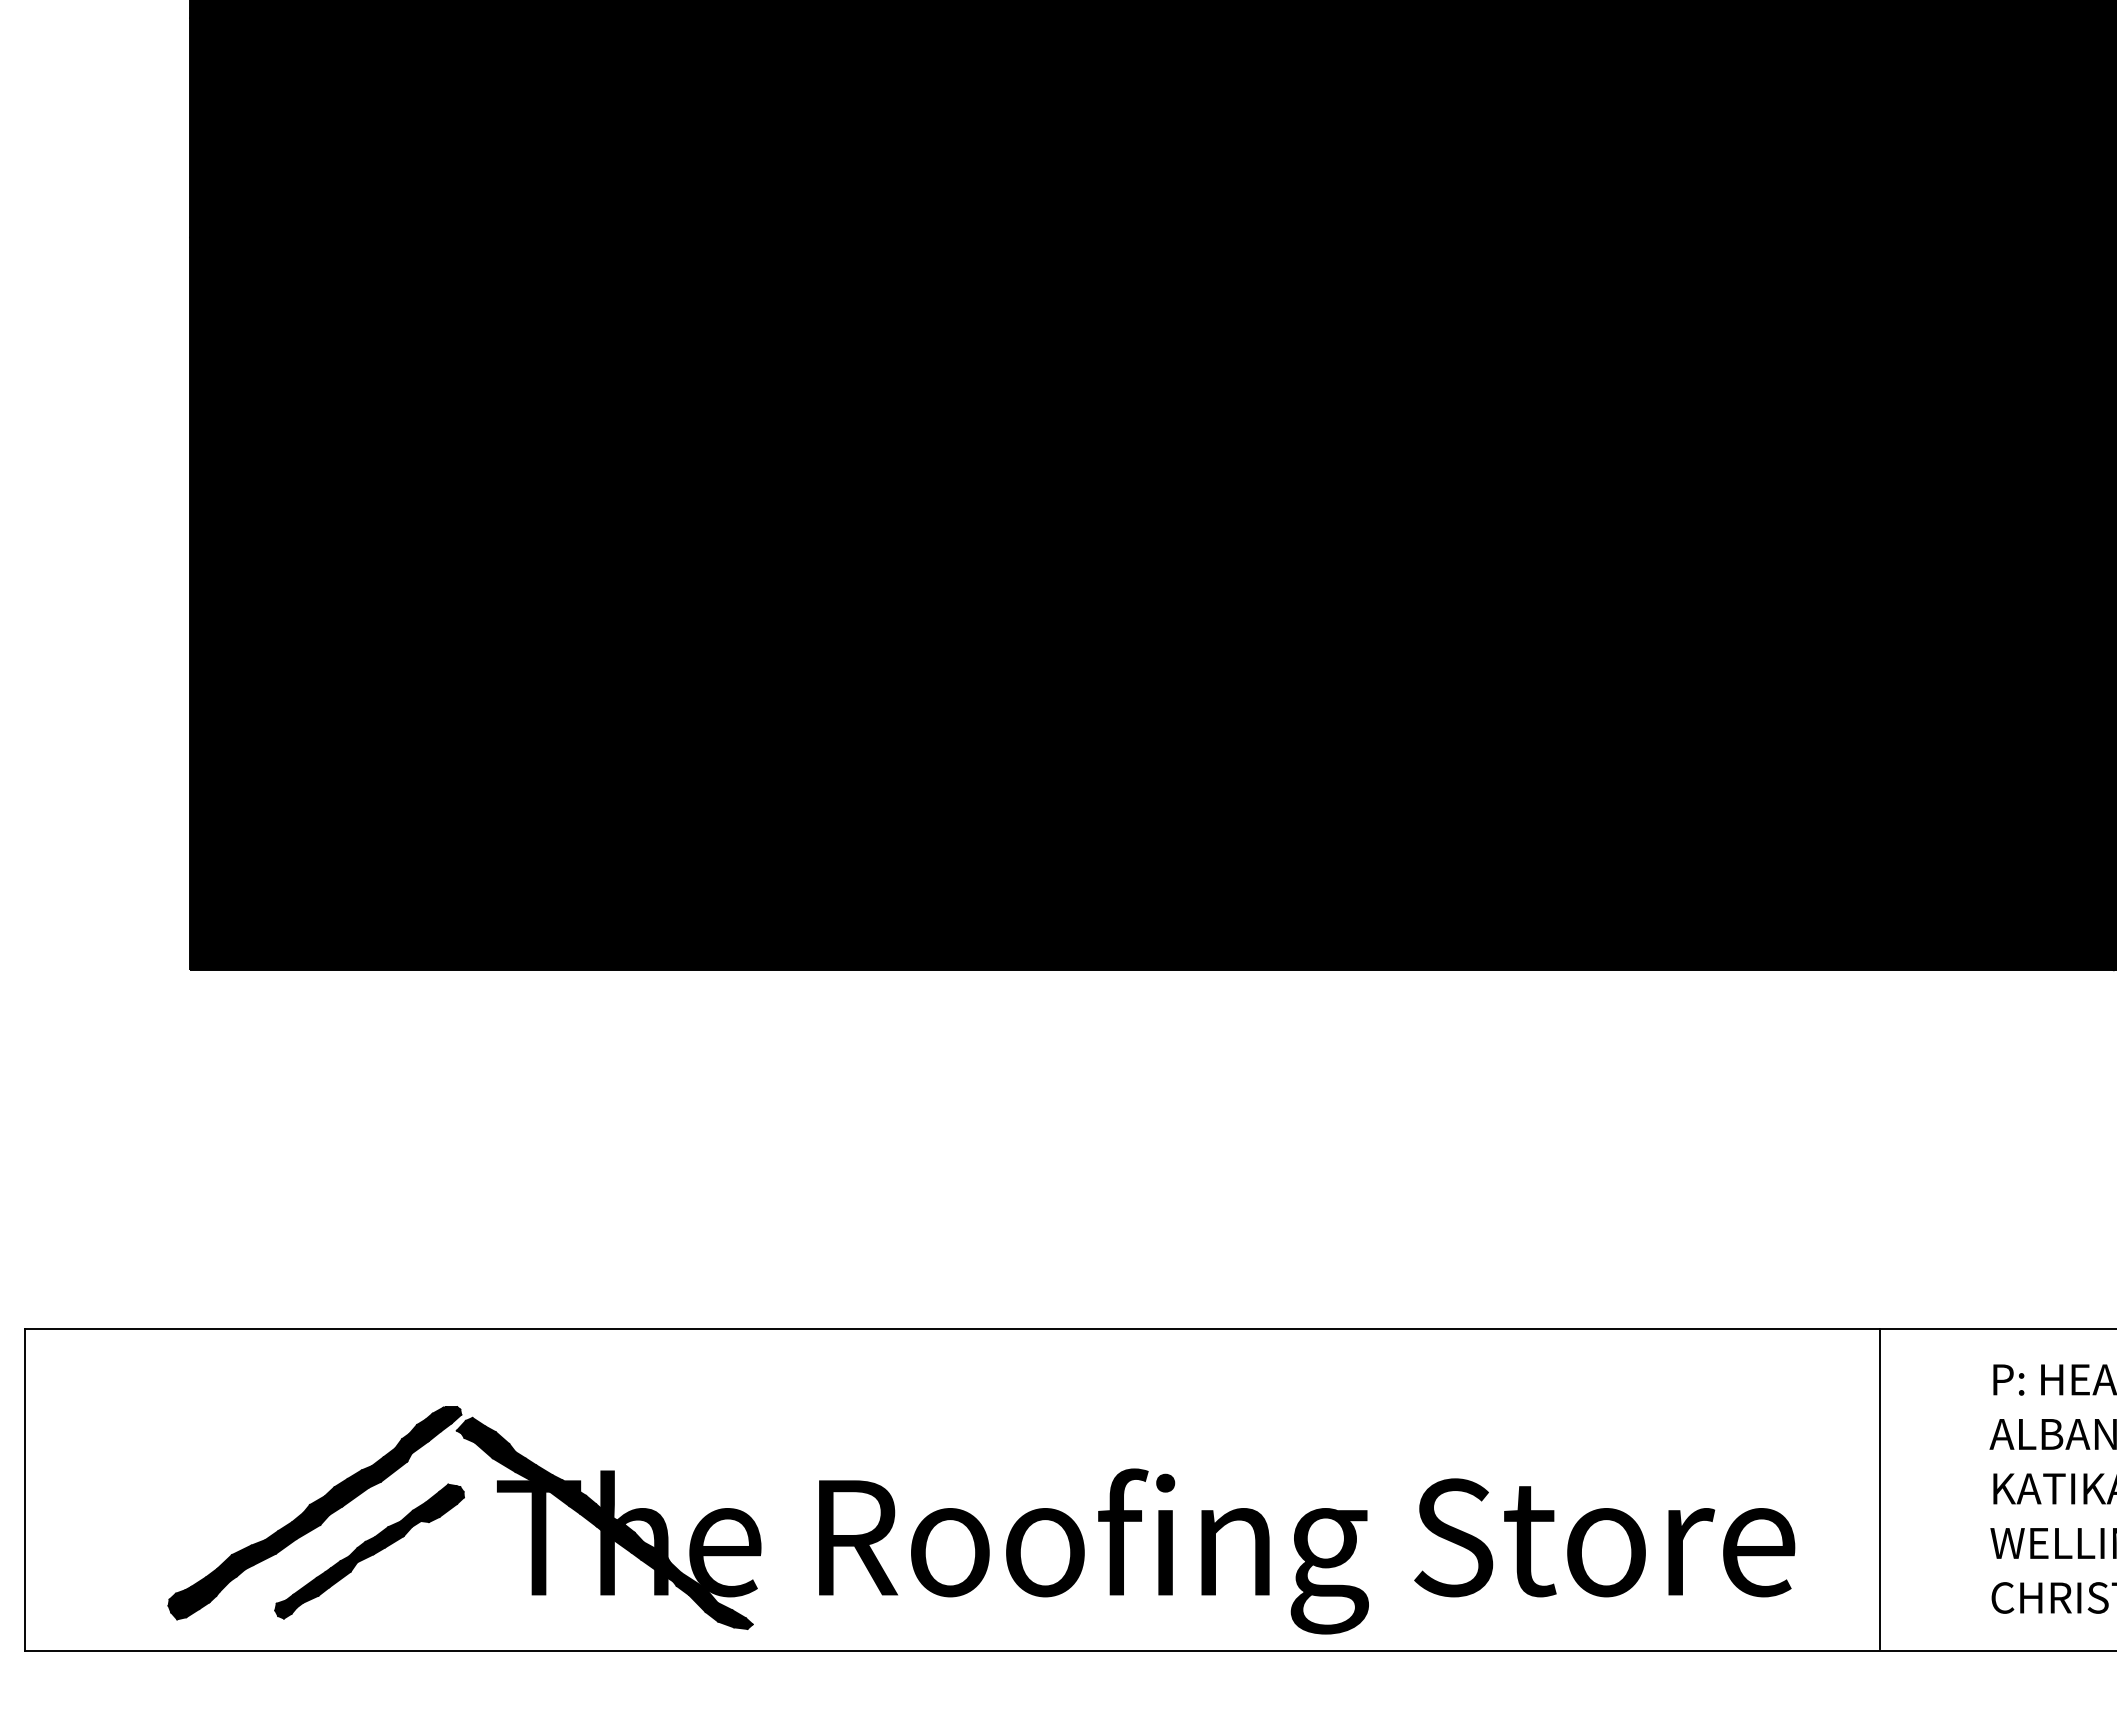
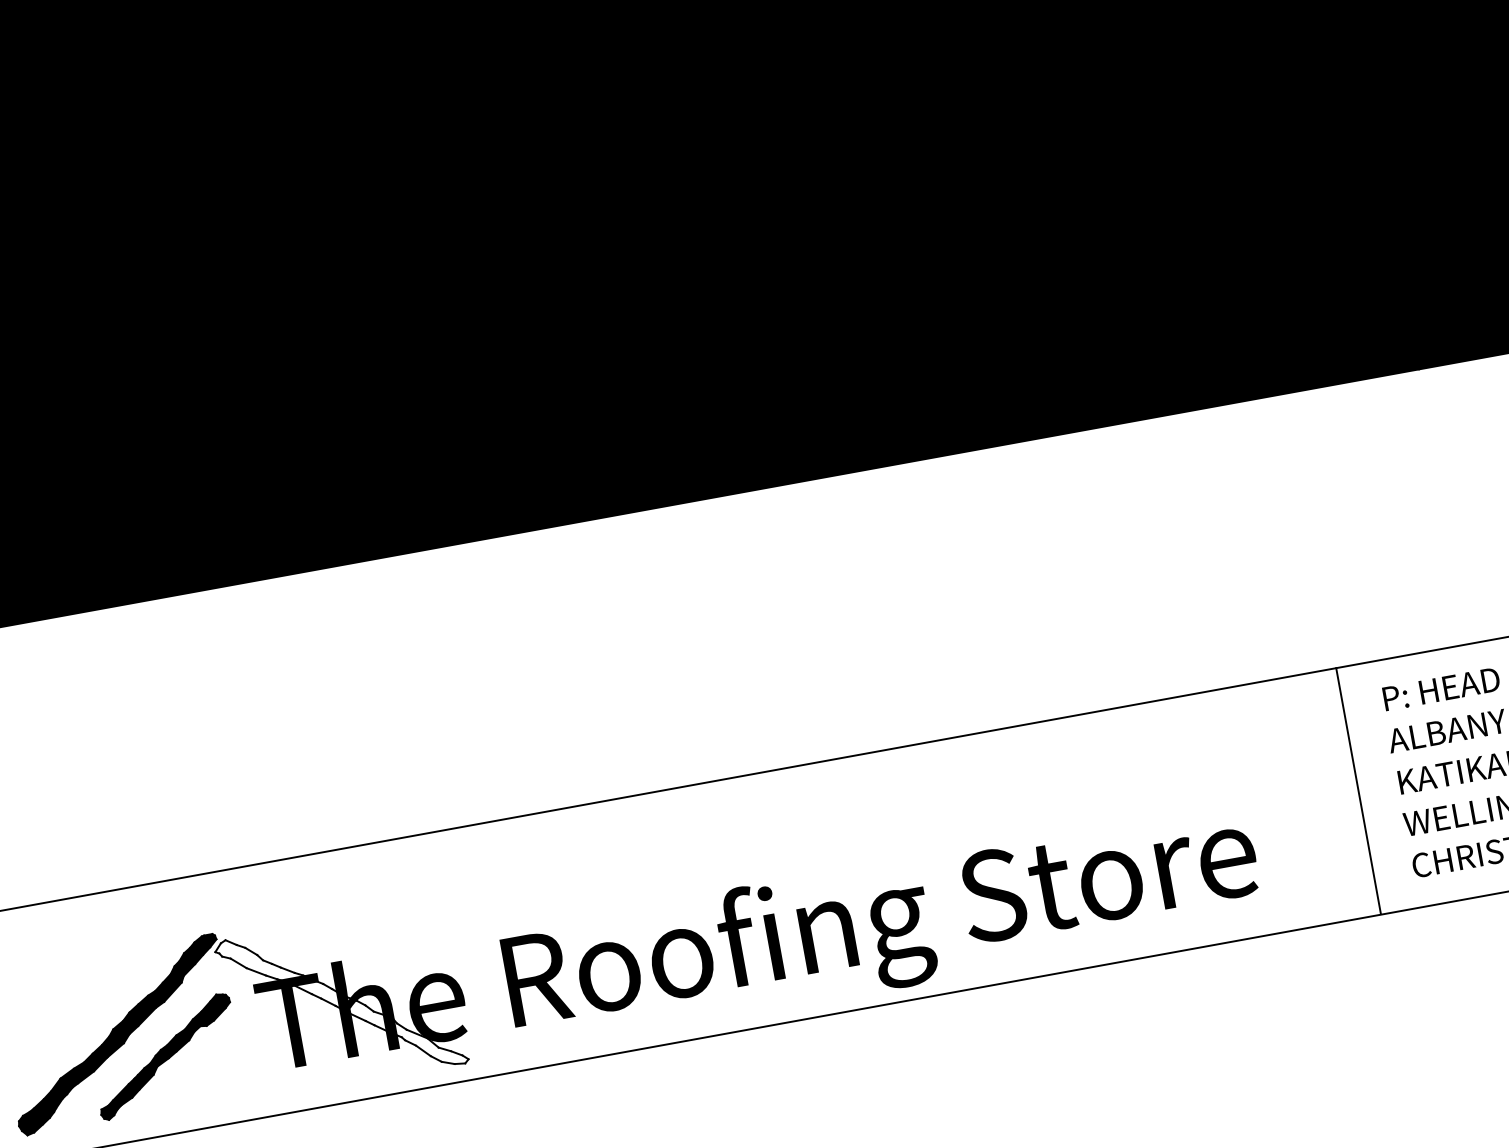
line: (1880, 1489) -> (1358, 790), moved
fill: (604, 1523) -> (341, 1002), removed

